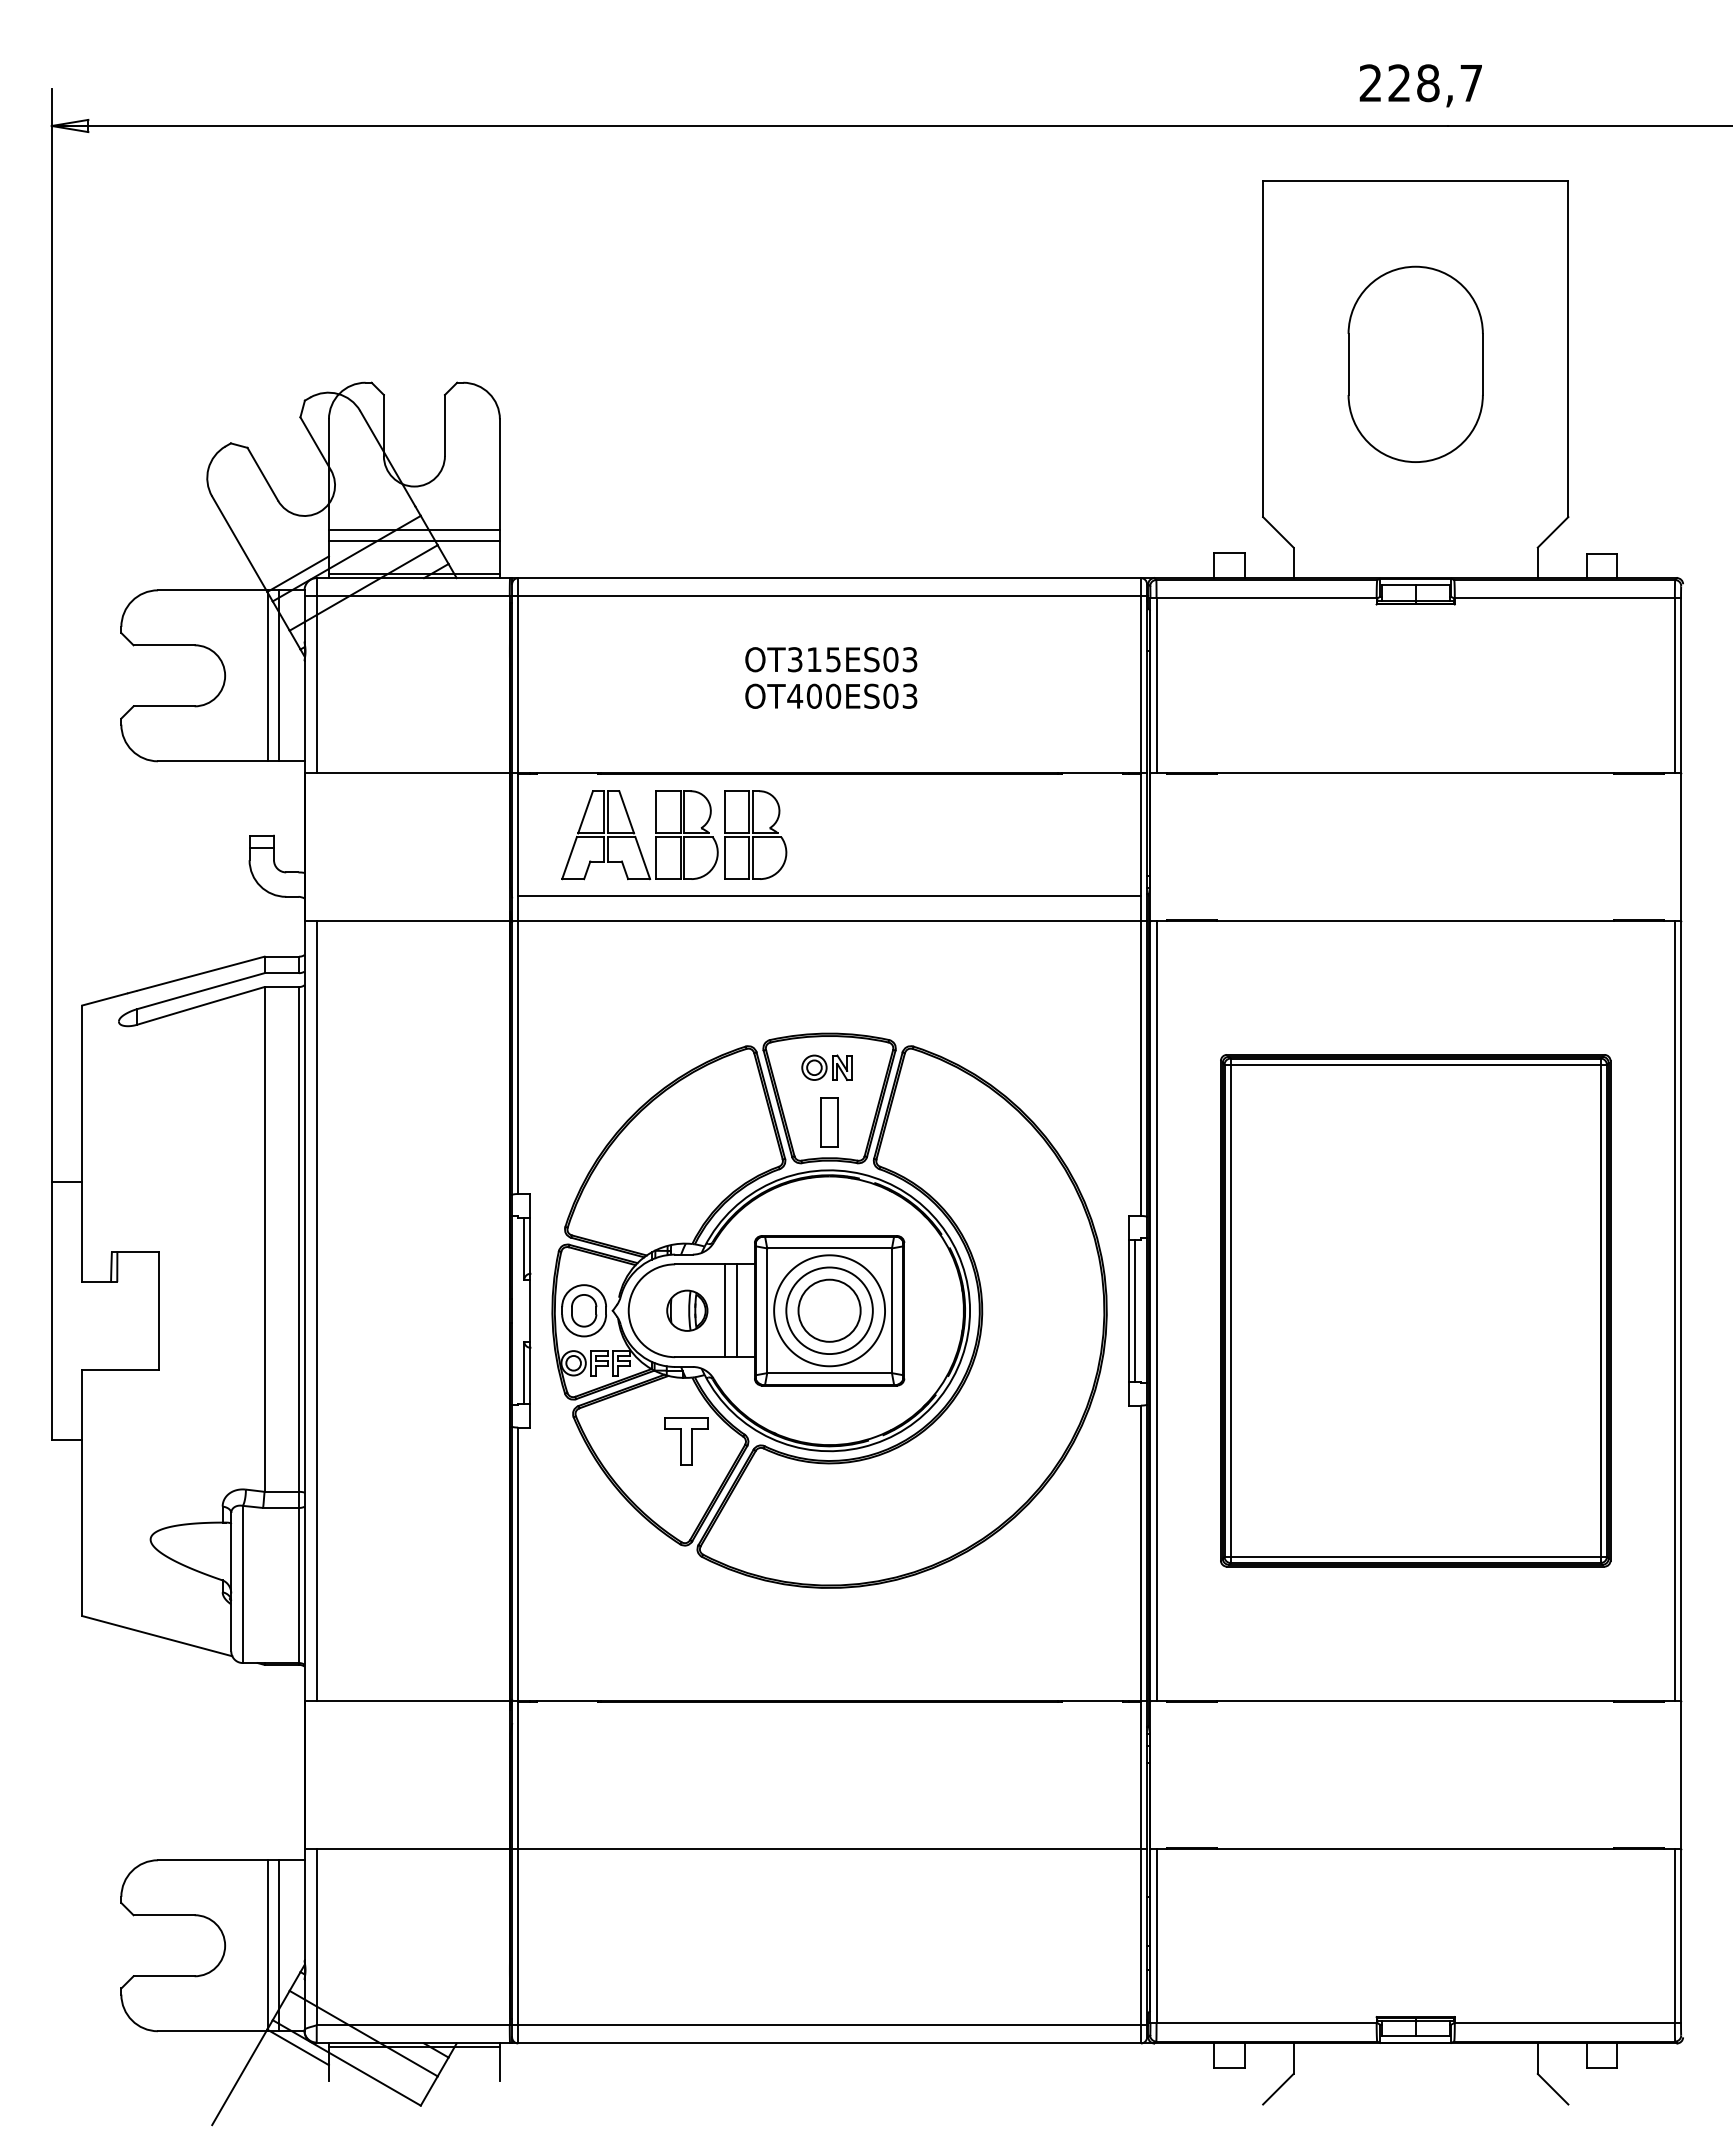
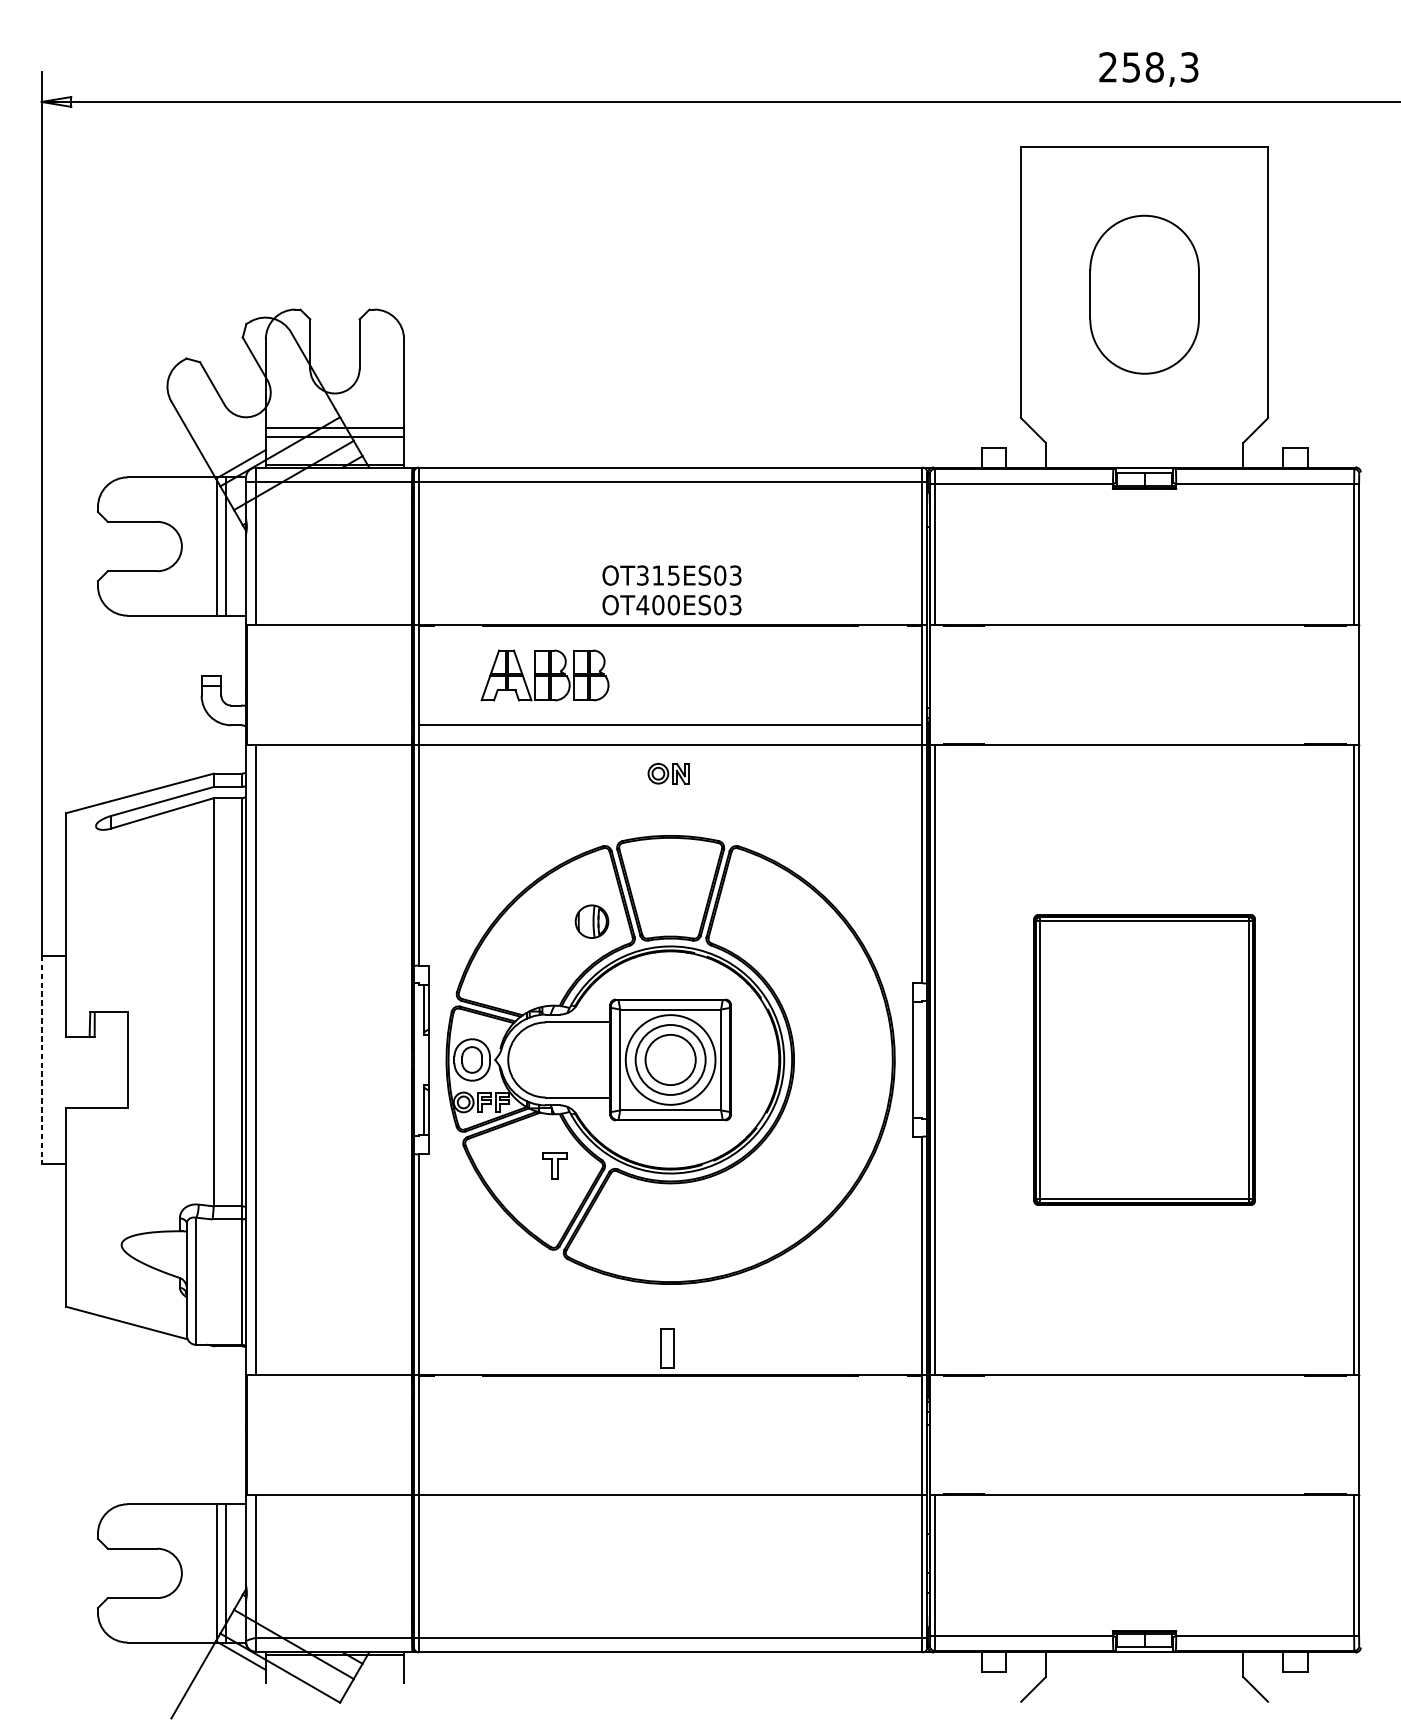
text: (1435, 83) -> (1160, 67), 228,7 -> 258,3
text: (831, 677) -> (672, 589), moved
part: (674, 835) -> (545, 675), size x0.7
part: (826, 1067) -> (668, 773), moved
part: (829, 1122) -> (667, 1348), moved
line: (51, 1310) -> (41, 1059), solid -> dashed
part: (687, 1310) -> (592, 921), moved
line: (725, 1310) -> (586, 1059), removed
line: (737, 1310) -> (596, 1059), removed
line: (1134, 1310) -> (917, 1059), removed
part: (1415, 1310) -> (1144, 1059), size x0.7
part: (686, 1441) -> (554, 1165), size x0.7

